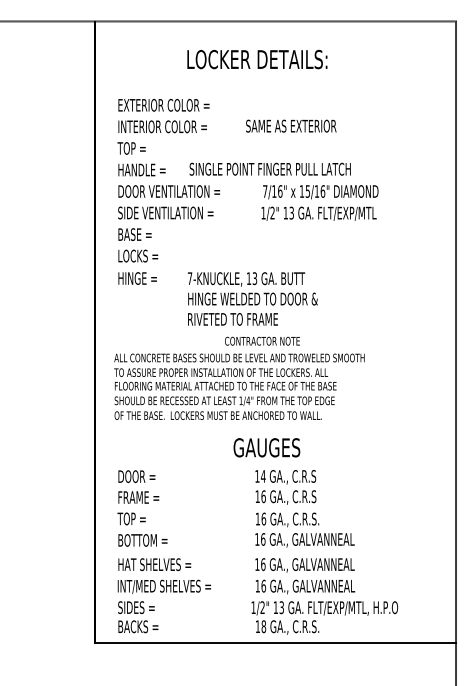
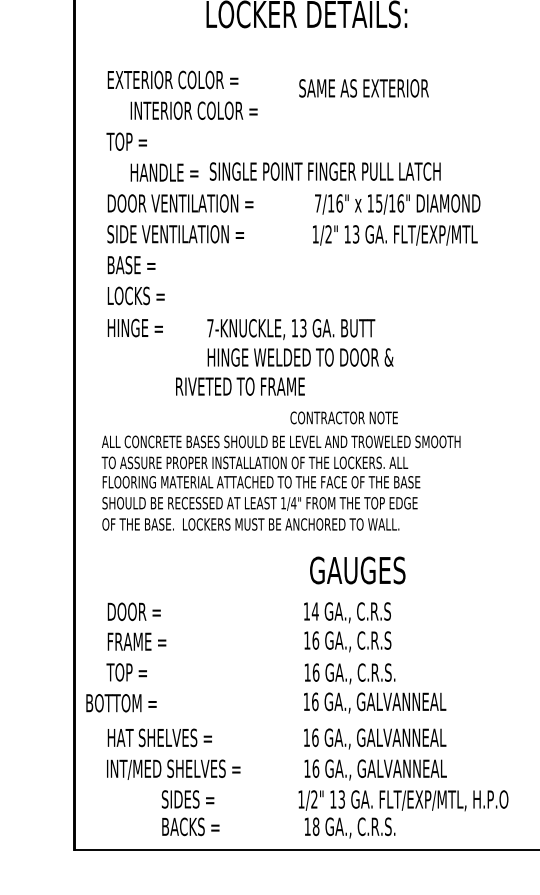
text: (291, 125) -> (364, 87), moved
text: (162, 126) -> (193, 110), moved
text: (141, 169) -> (163, 171), moved
text: (232, 319) -> (239, 386), moved
text: (262, 340) -> (344, 416), moved
text: (266, 447) -> (357, 570), moved
text: (142, 540) -> (120, 703), moved
text: (138, 617) -> (191, 813), moved

